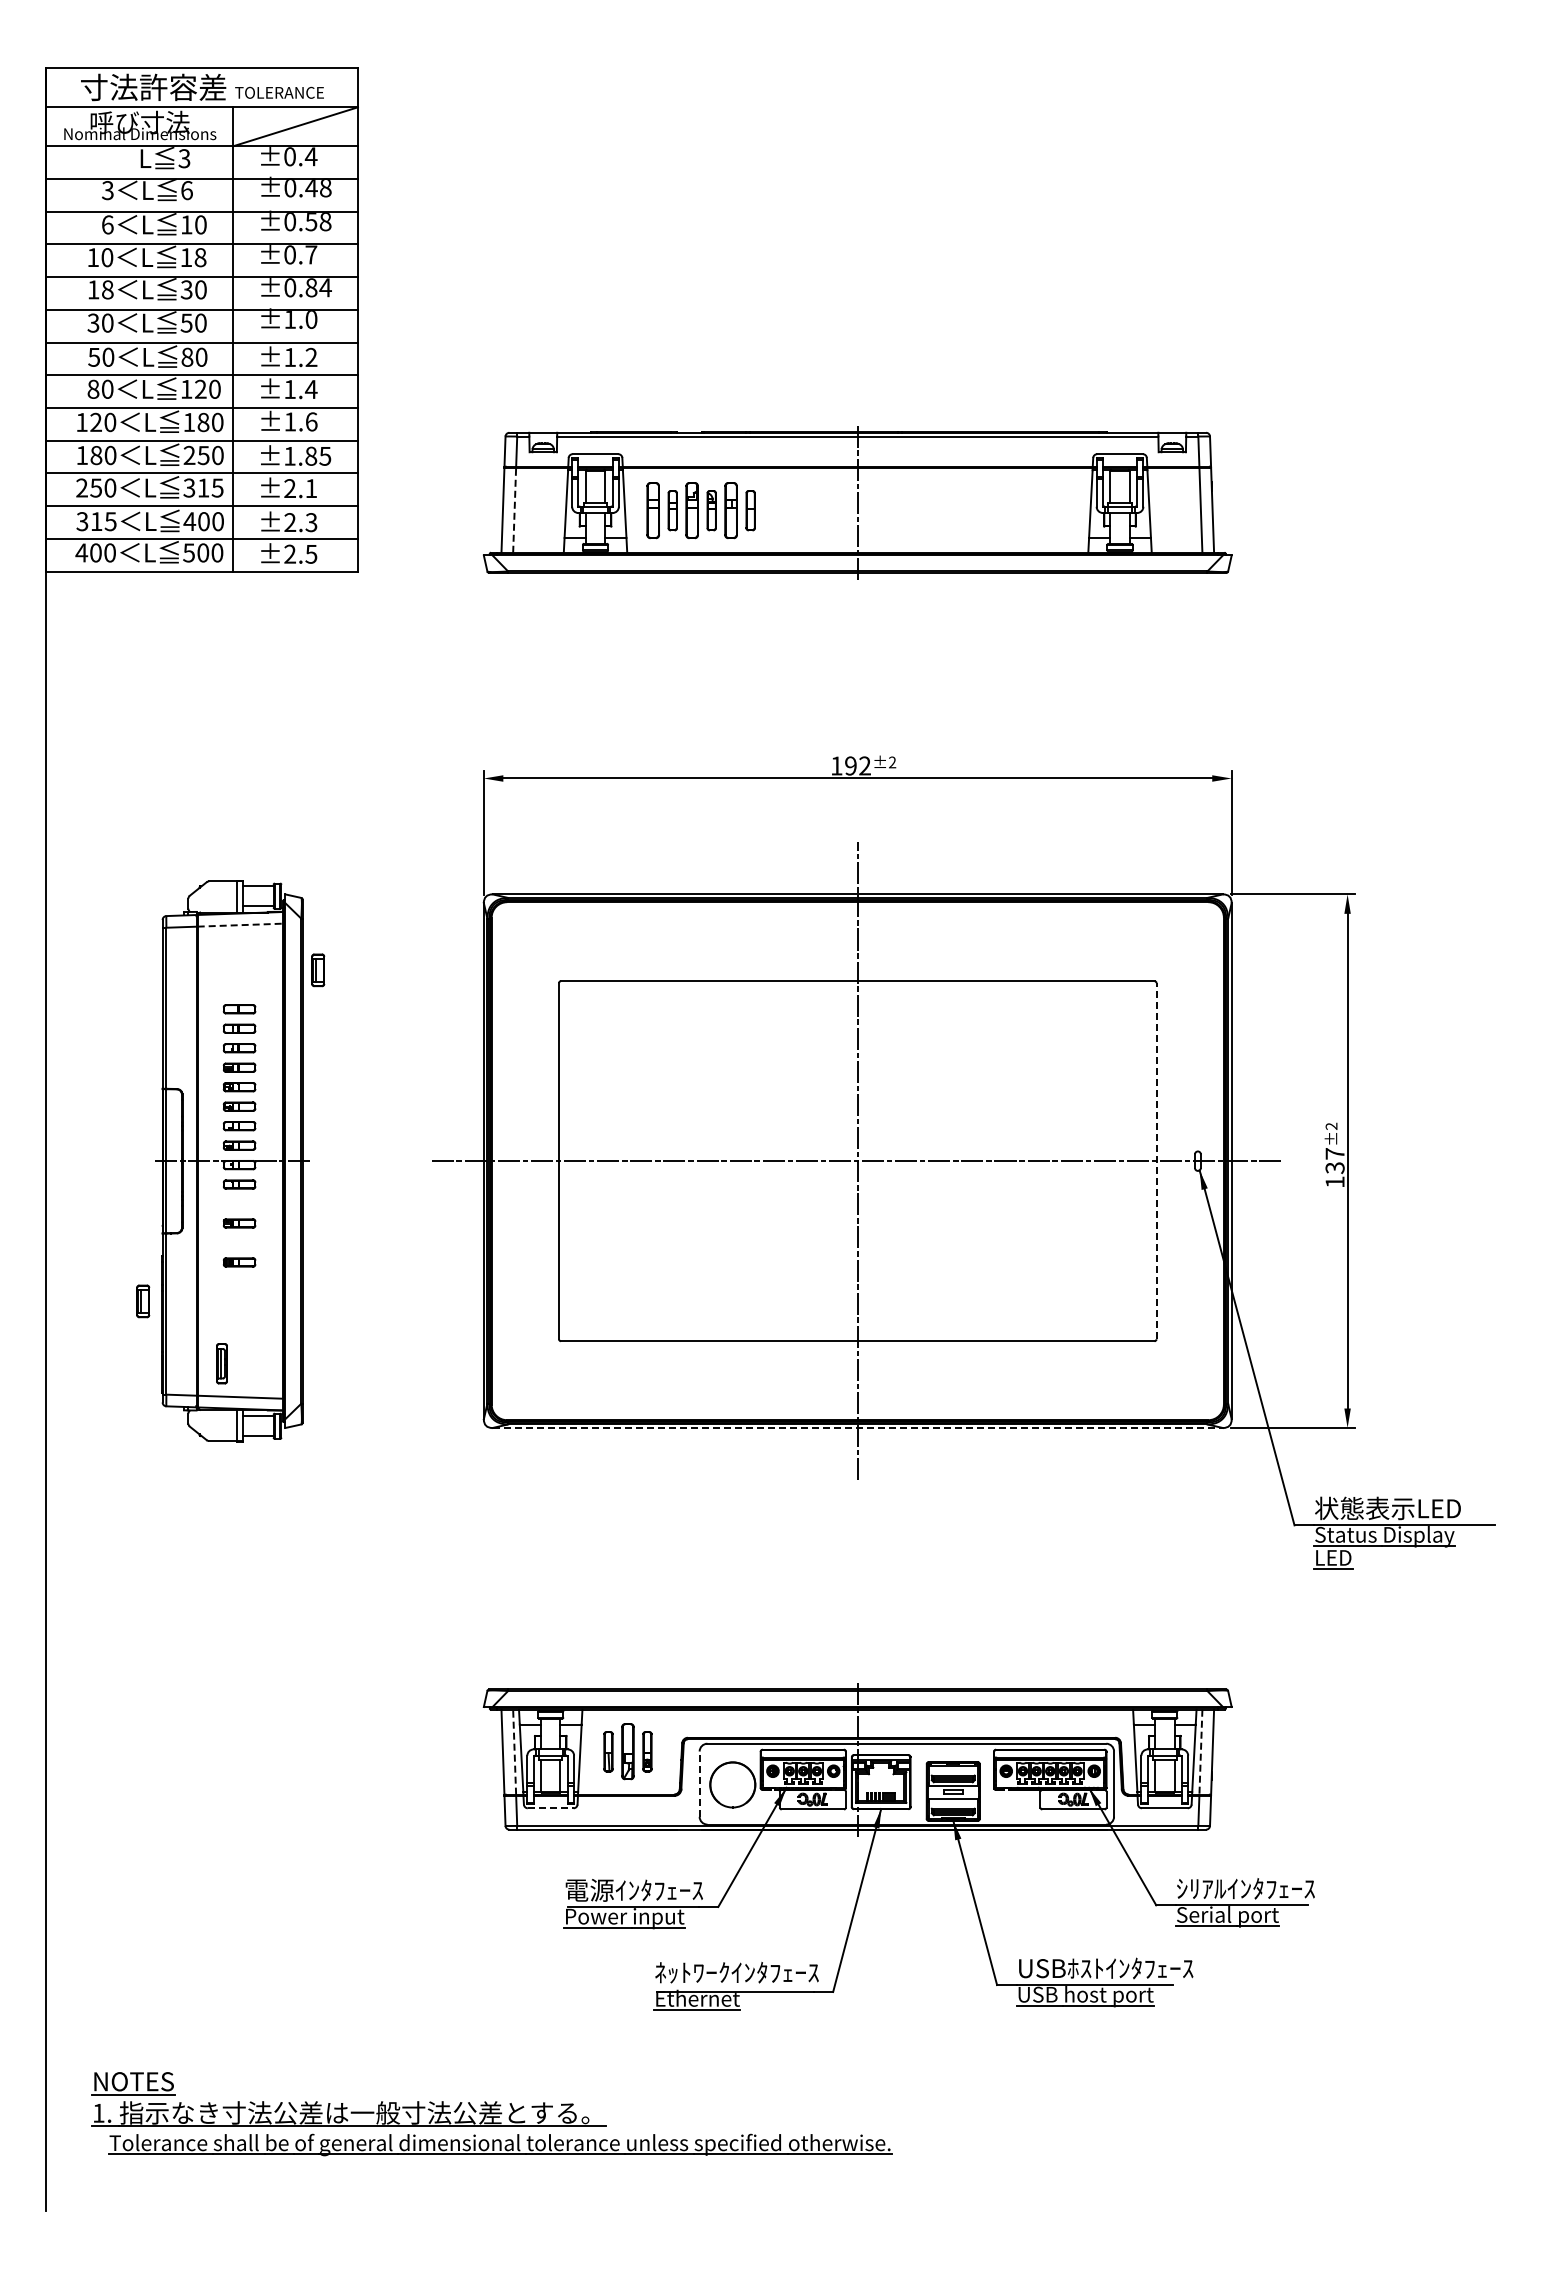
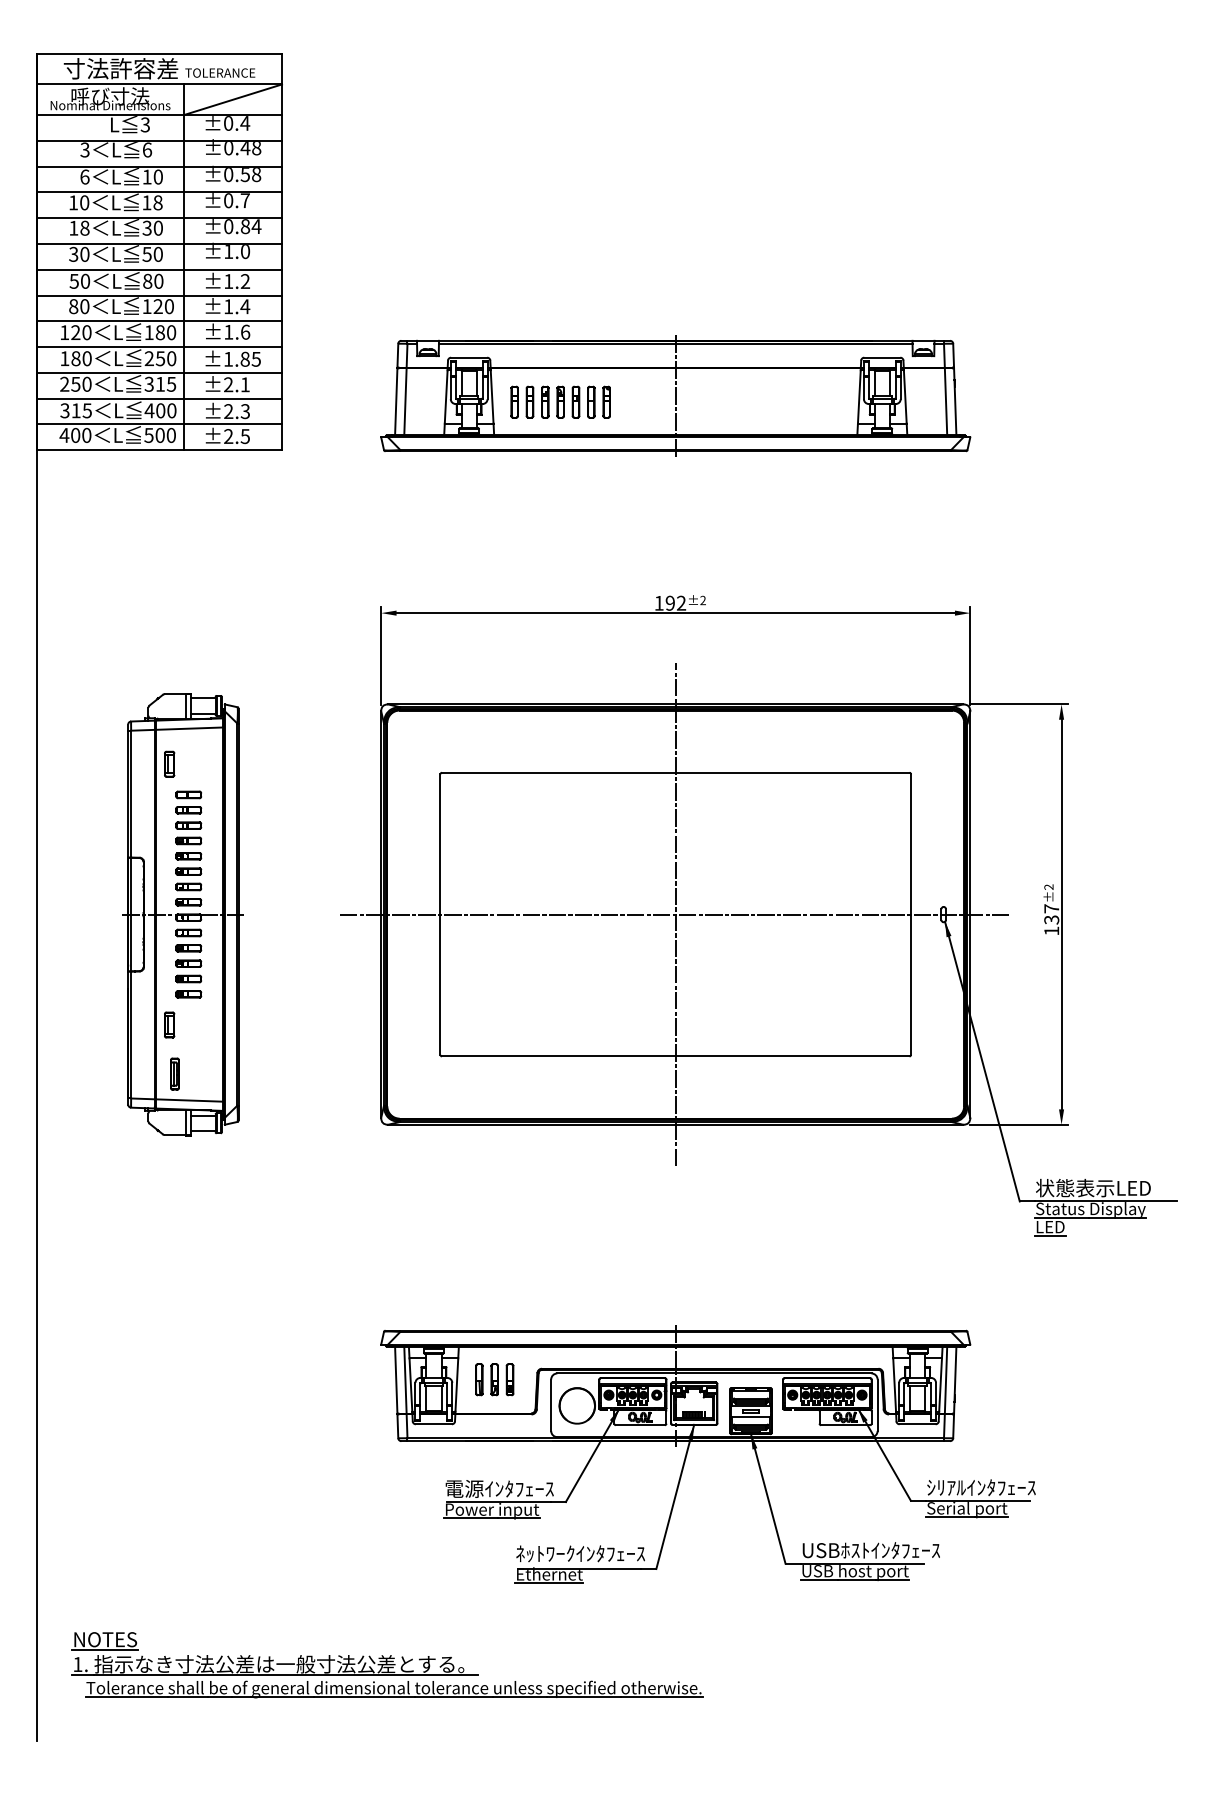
line: (514, 509) -> (405, 401), dashed -> solid
part: (653, 510) -> (514, 402), size x0.71
part: (692, 510) -> (545, 402), size x0.71
part: (731, 510) -> (576, 402), size x0.71
part: (770, 510) -> (607, 402), added
line: (240, 925) -> (189, 728), dashed -> solid
part: (318, 970) -> (169, 764), moved
line: (1156, 1160) -> (911, 914), dashed -> solid
part: (239, 1203) -> (188, 947), added
part: (239, 1242) -> (188, 978), added
part: (143, 1301) -> (169, 1025), moved
line: (858, 1428) -> (676, 1125), dashed -> solid
line: (514, 1751) -> (405, 1379), dashed -> solid
part: (627, 1751) -> (494, 1379), size x0.71
line: (1200, 1752) -> (945, 1380), dashed -> solid
line: (699, 1784) -> (551, 1405), dashed -> solid
line: (550, 1808) -> (433, 1424), dashed -> solid

